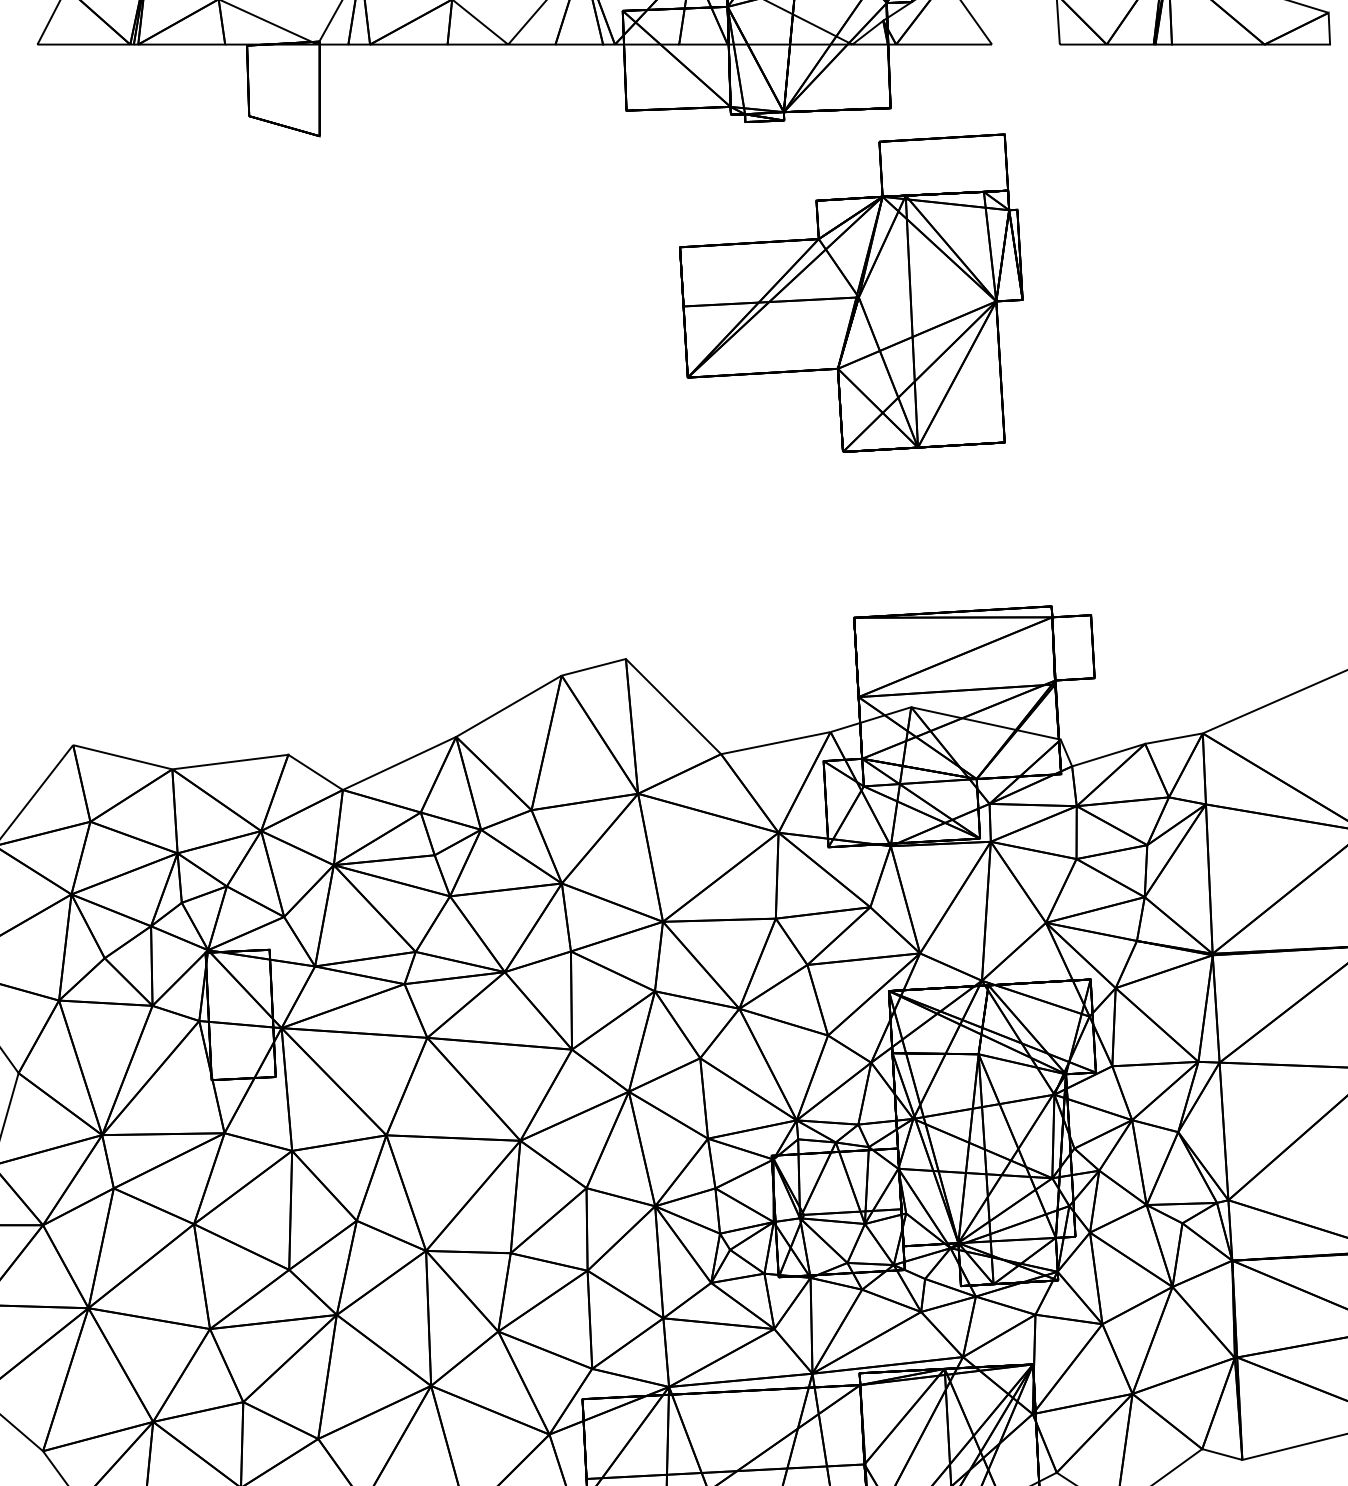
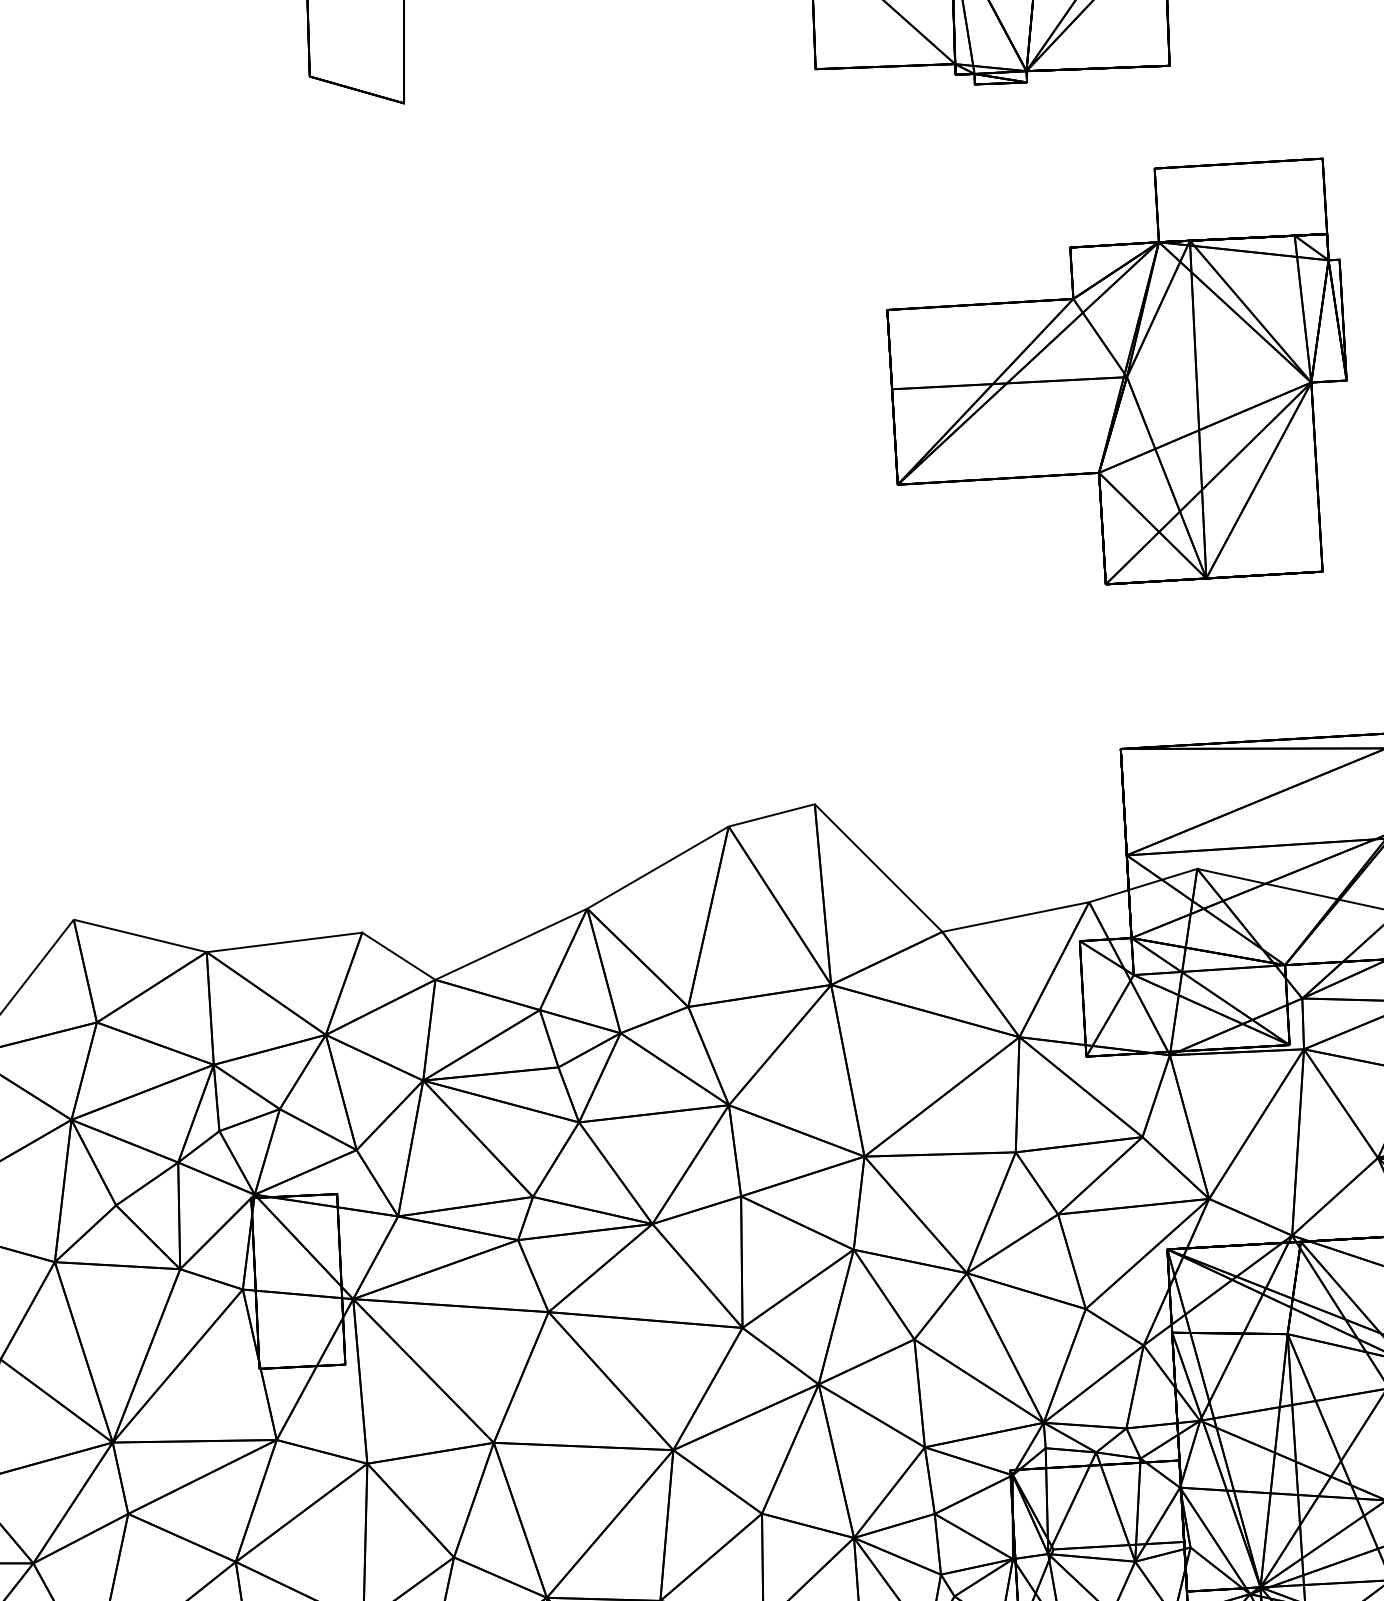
part: (851, 292) -> (1117, 370), moved

